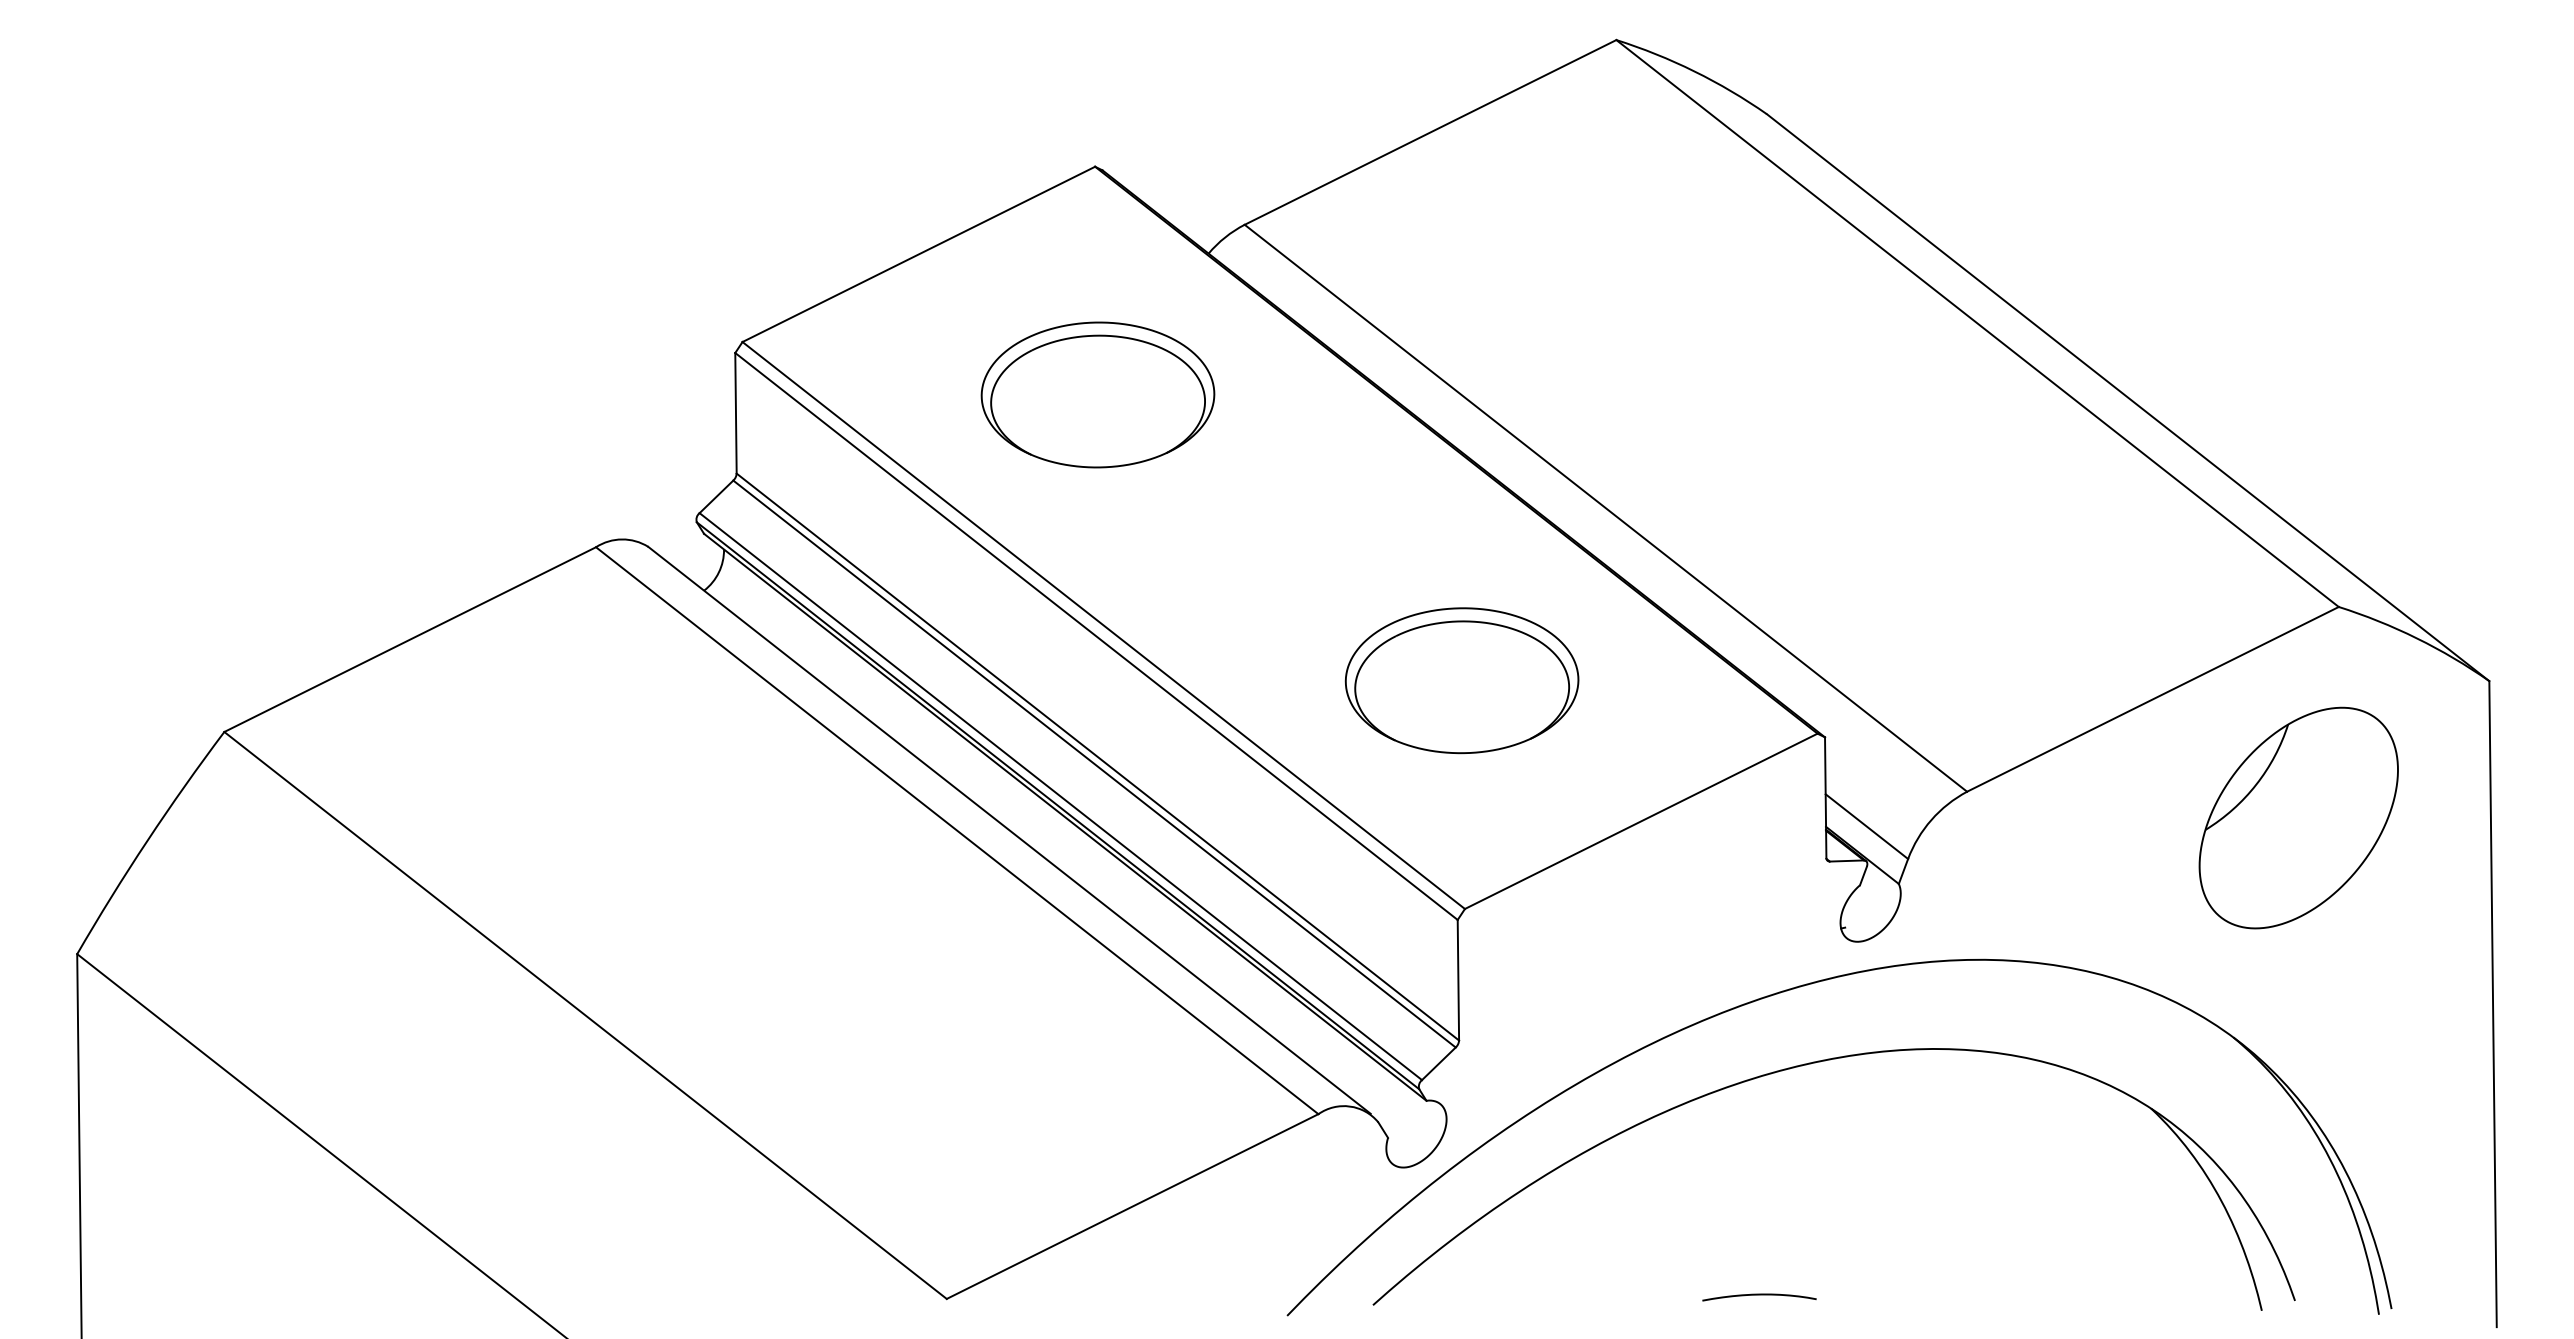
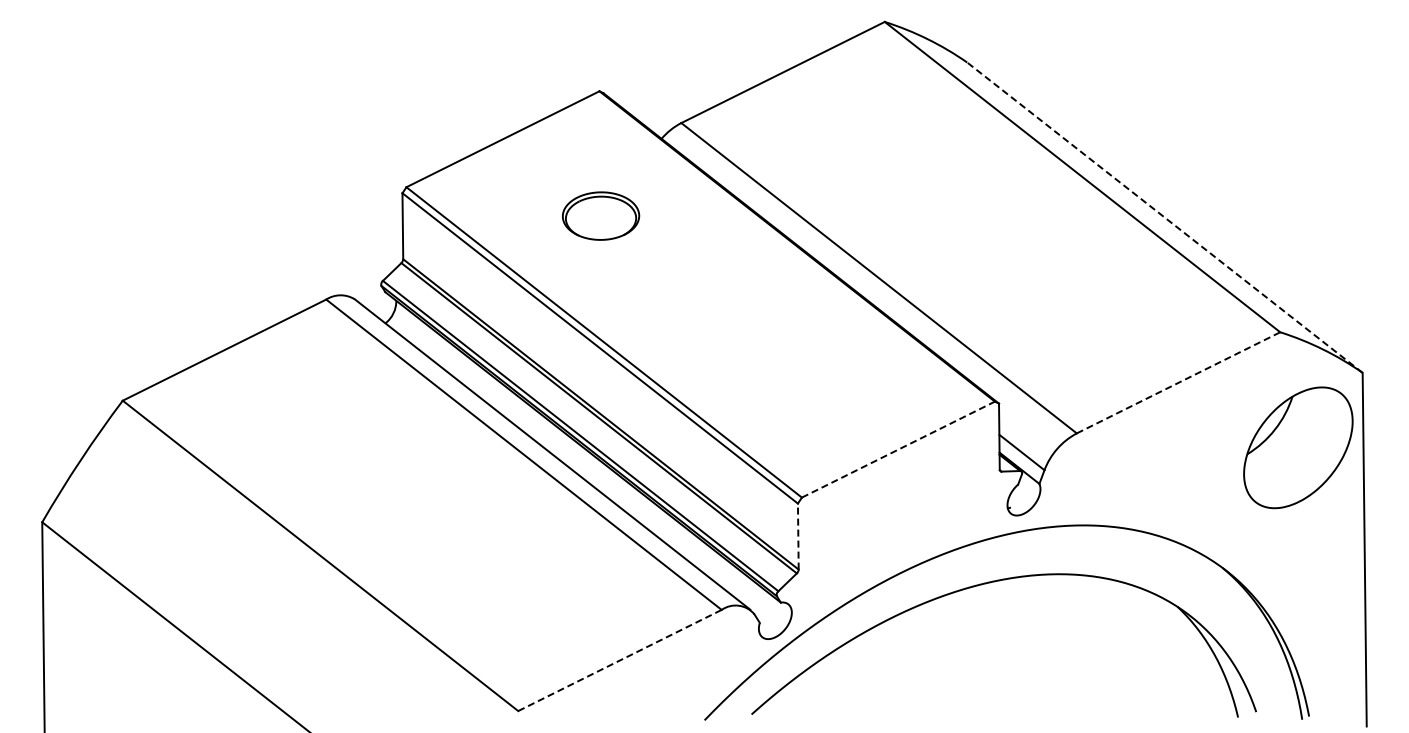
part: (1097, 393) -> (600, 215), size x0.6
line: (2127, 397) -> (1164, 217), solid -> dashed
part: (1460, 680) -> (799, 372), removed
line: (2152, 698) -> (1178, 382), solid -> dashed
part: (2299, 817) -> (1298, 447), moved
line: (1641, 821) -> (898, 449), solid -> dashed
line: (1458, 980) -> (798, 536), solid -> dashed
line: (1131, 1206) -> (619, 660), solid -> dashed
curve: (1758, 1296) -> (962, 709), removed

